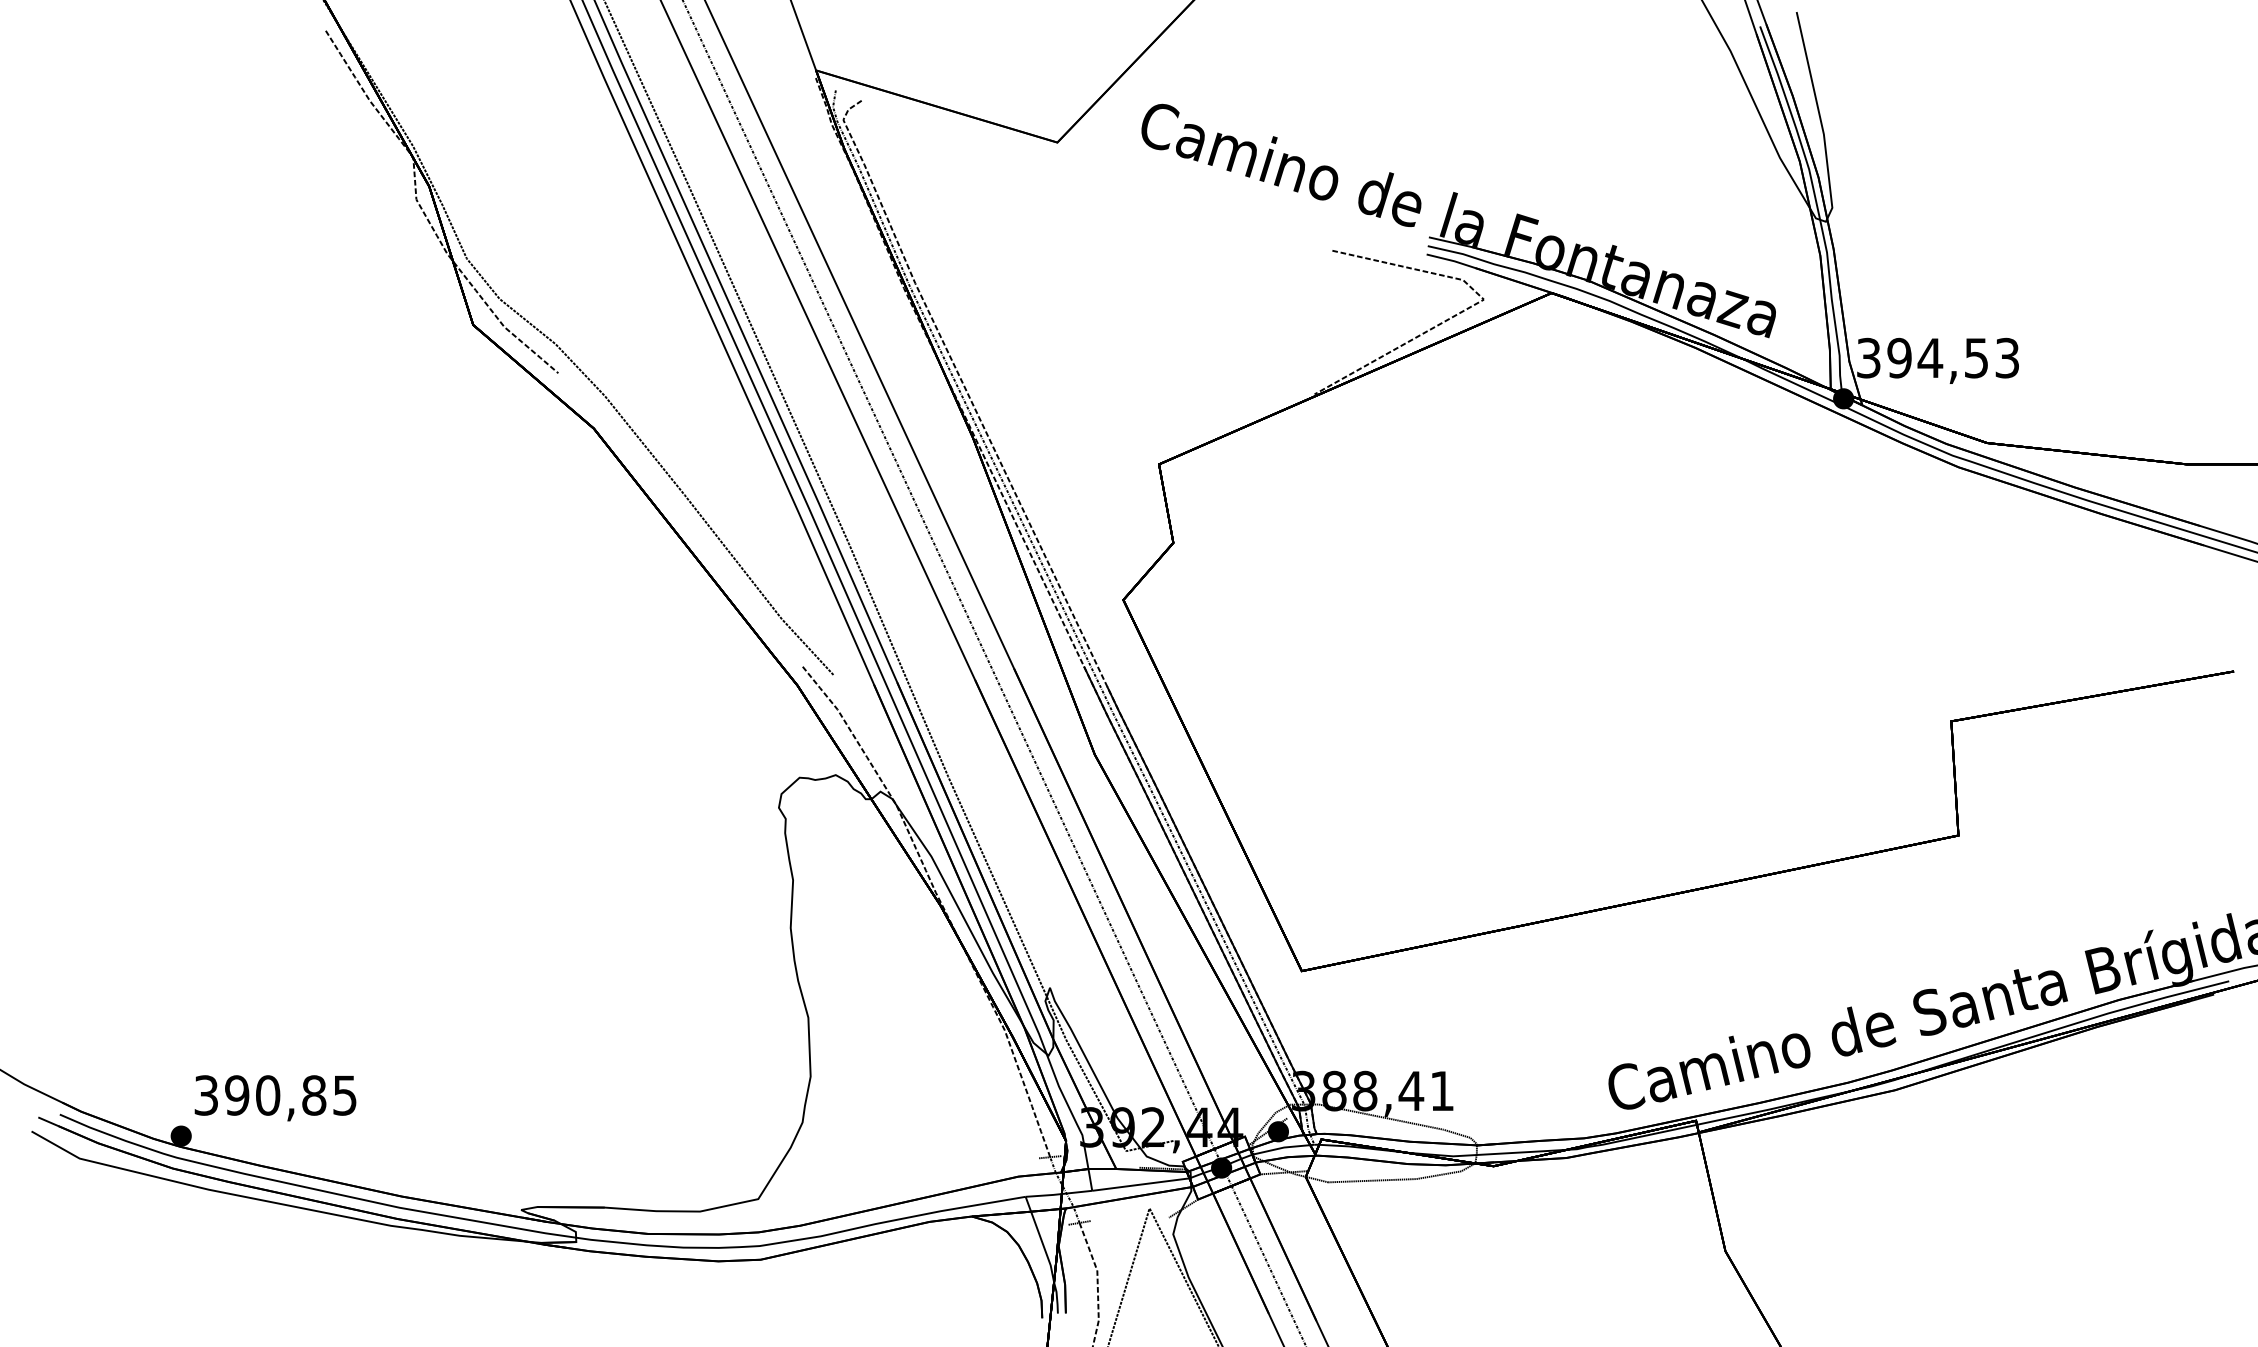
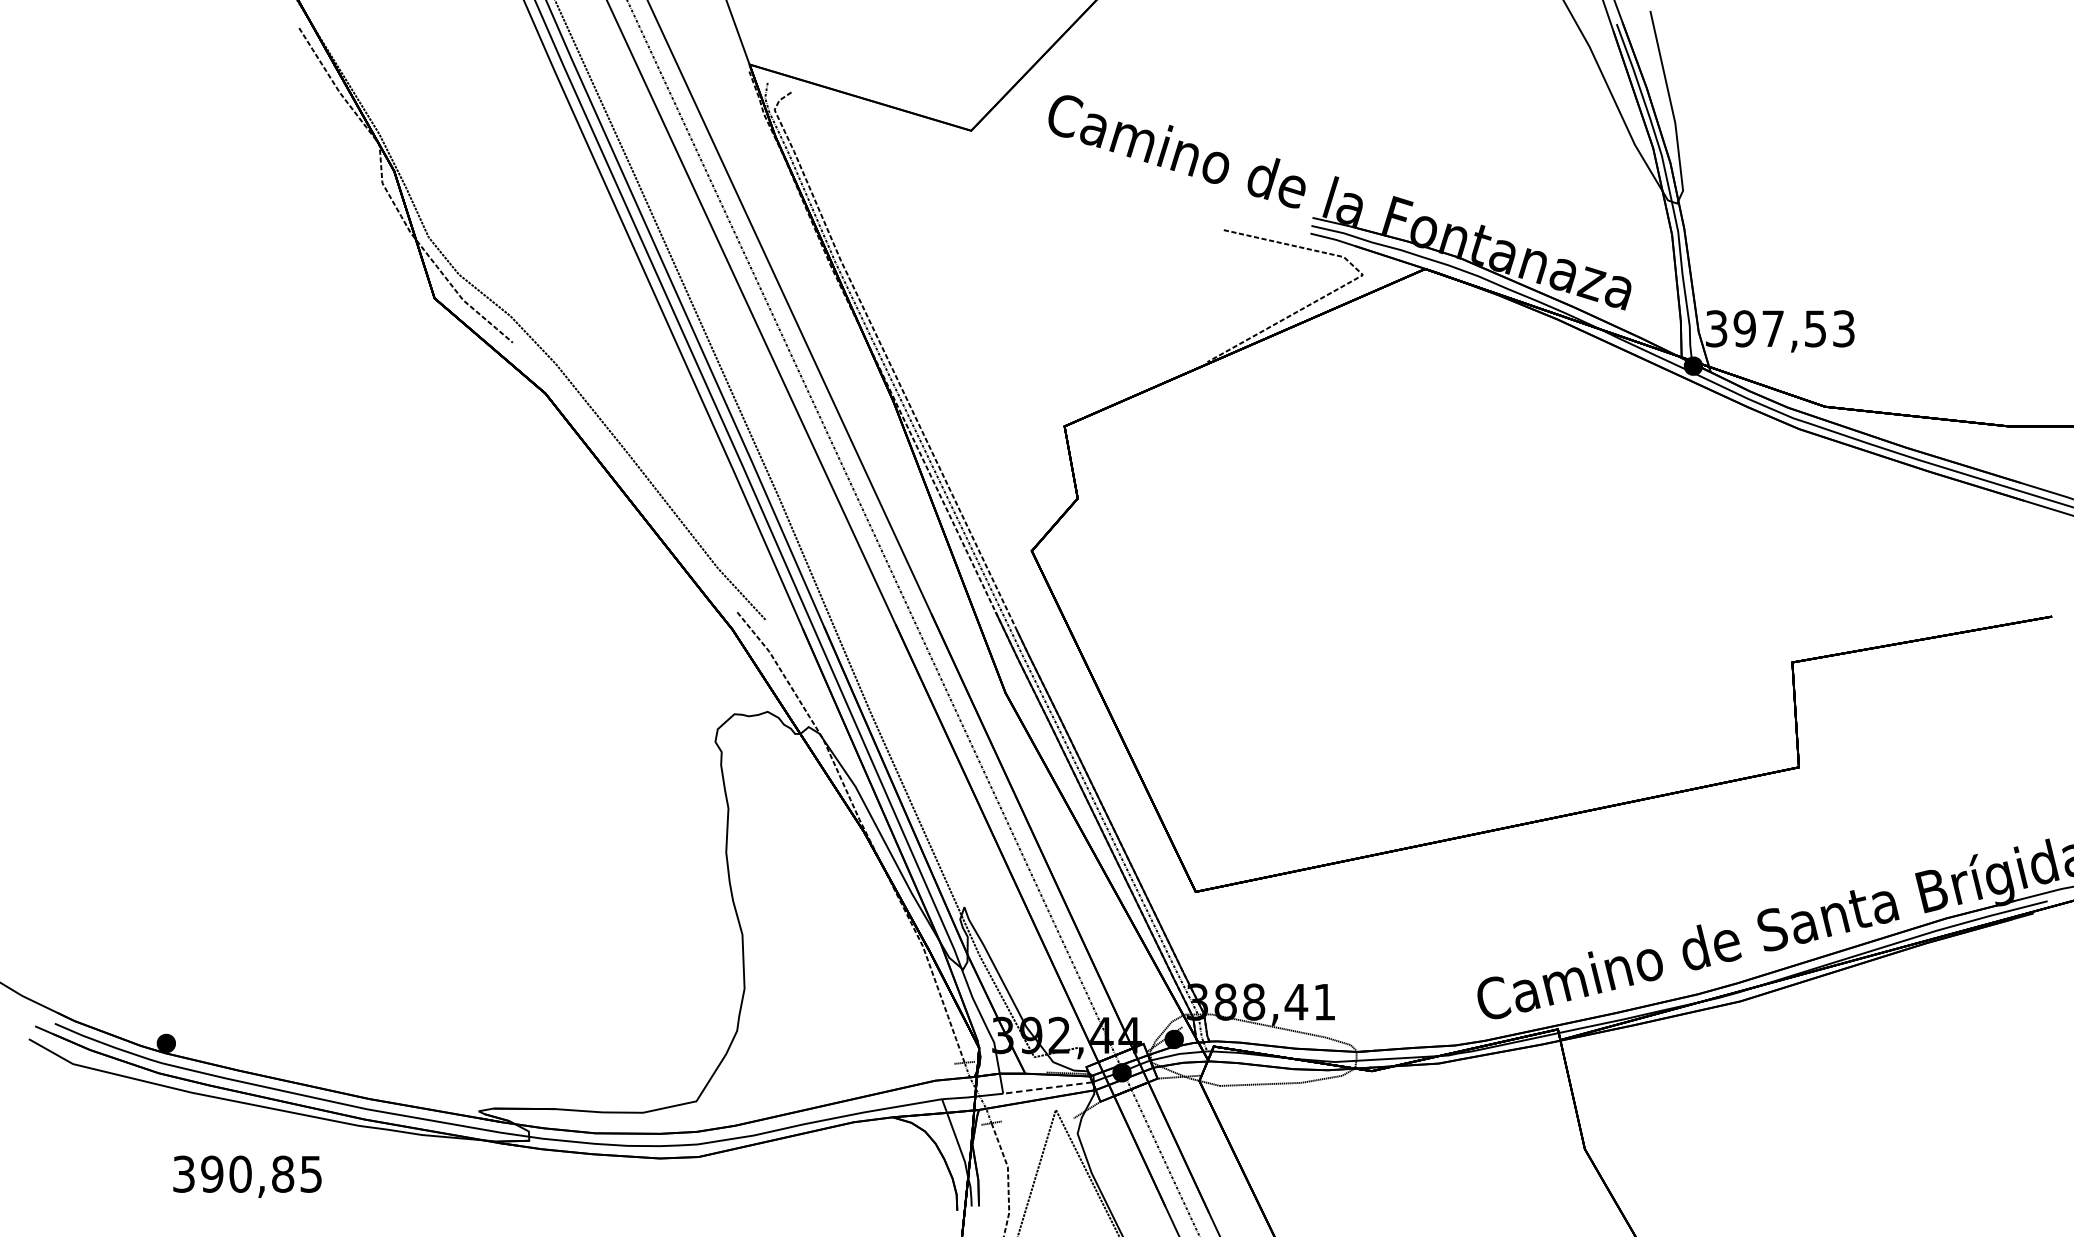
text: (1930, 357) -> (1773, 328), 394,53 -> 397,53
text: (275, 1098) -> (247, 1177), moved
line: (1140, 1184) -> (1047, 1087), solid -> dashed

